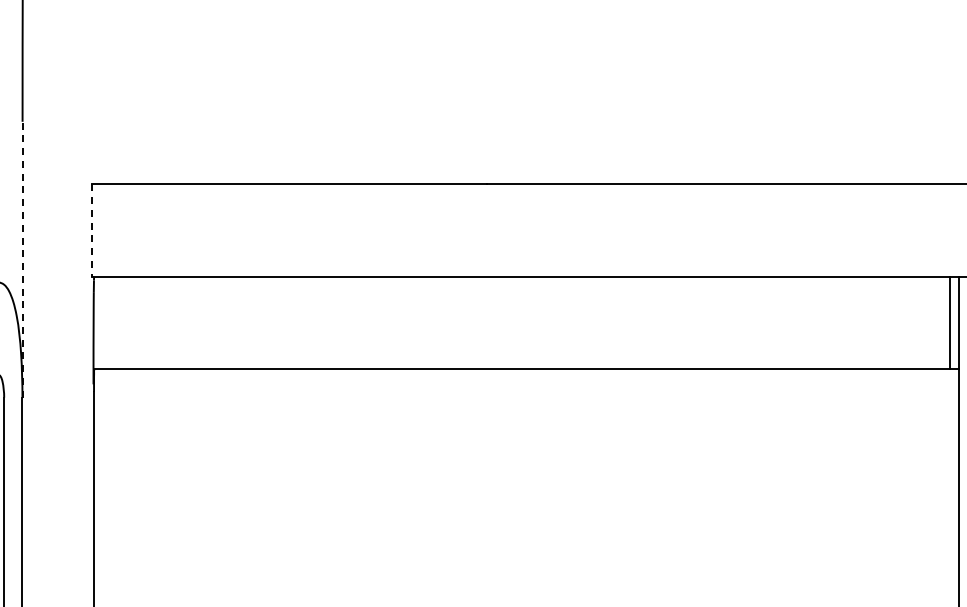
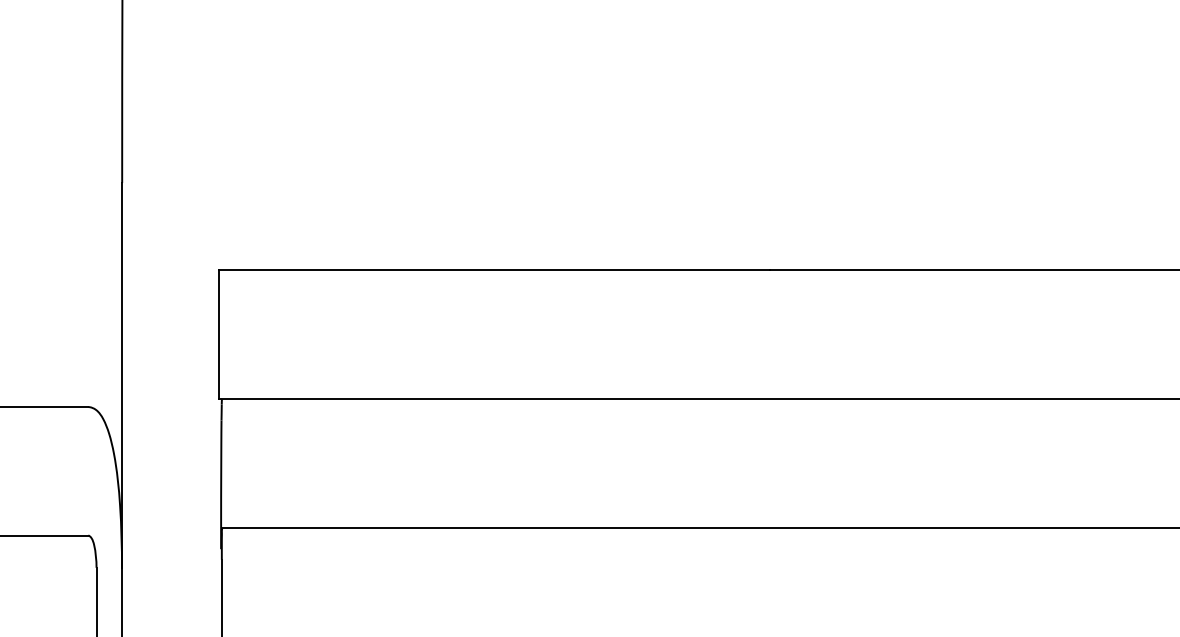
line: (91, 230) -> (218, 334), dashed -> solid
line: (22, 259) -> (122, 375), dashed -> solid

